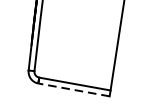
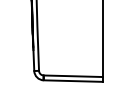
line: (74, 90) -> (73, 81), dashed -> solid

